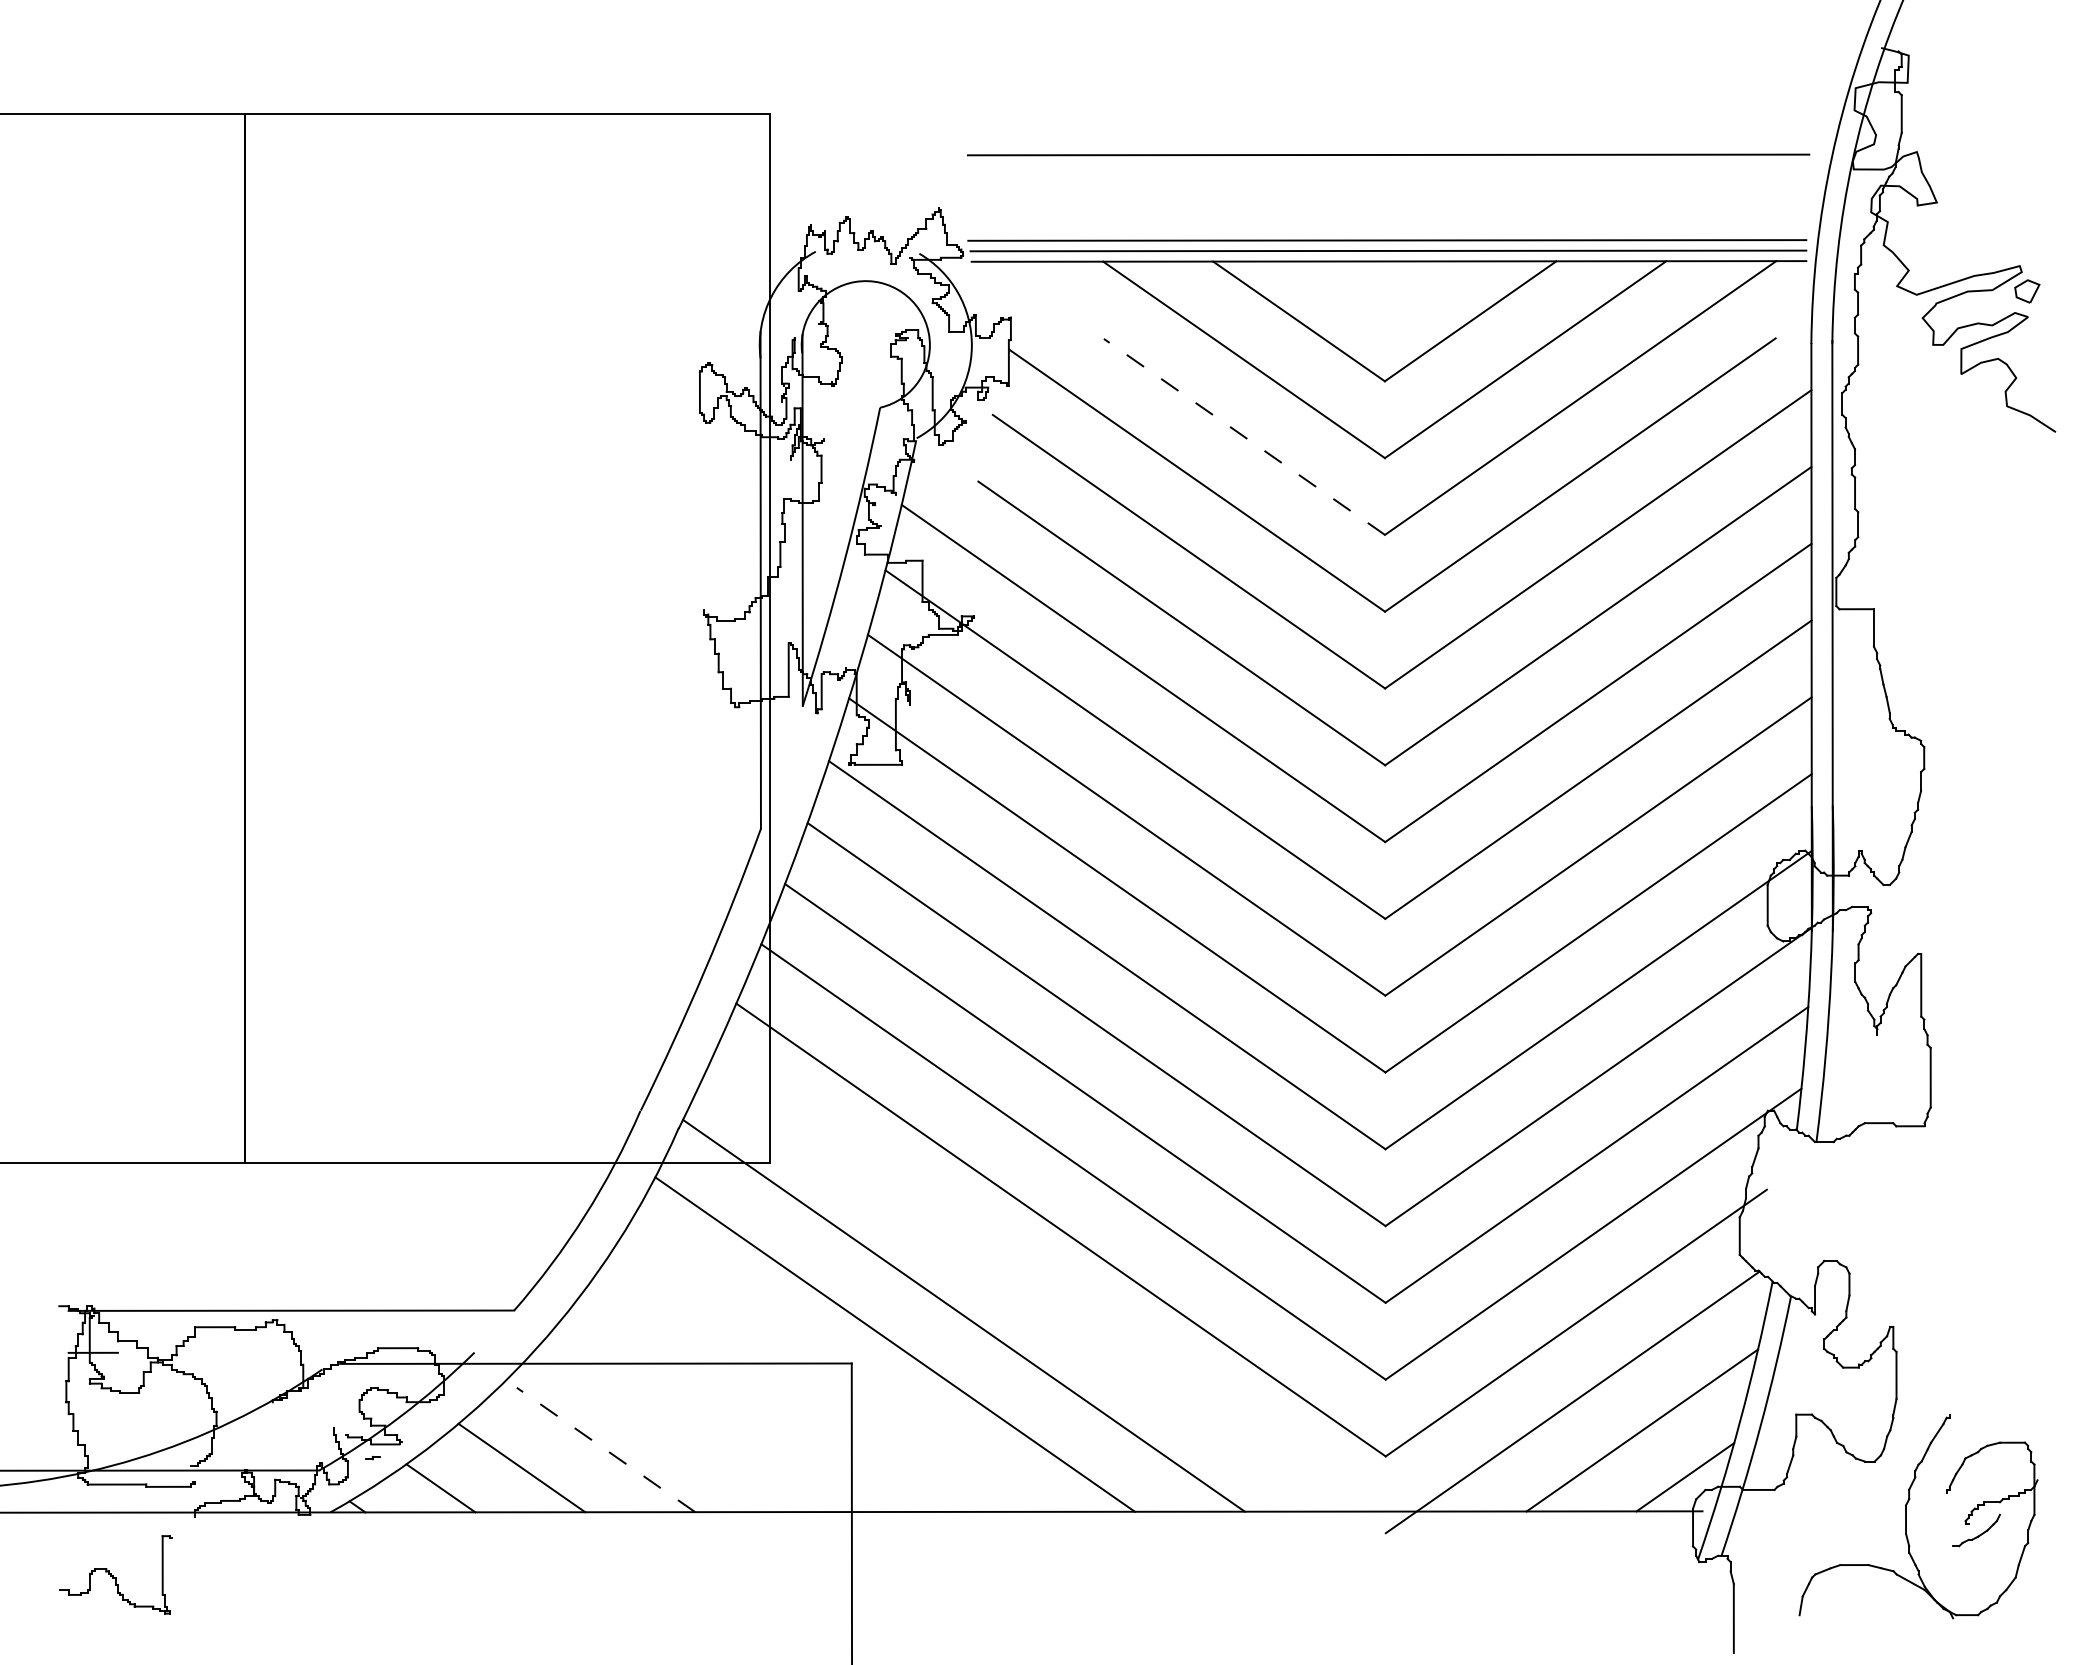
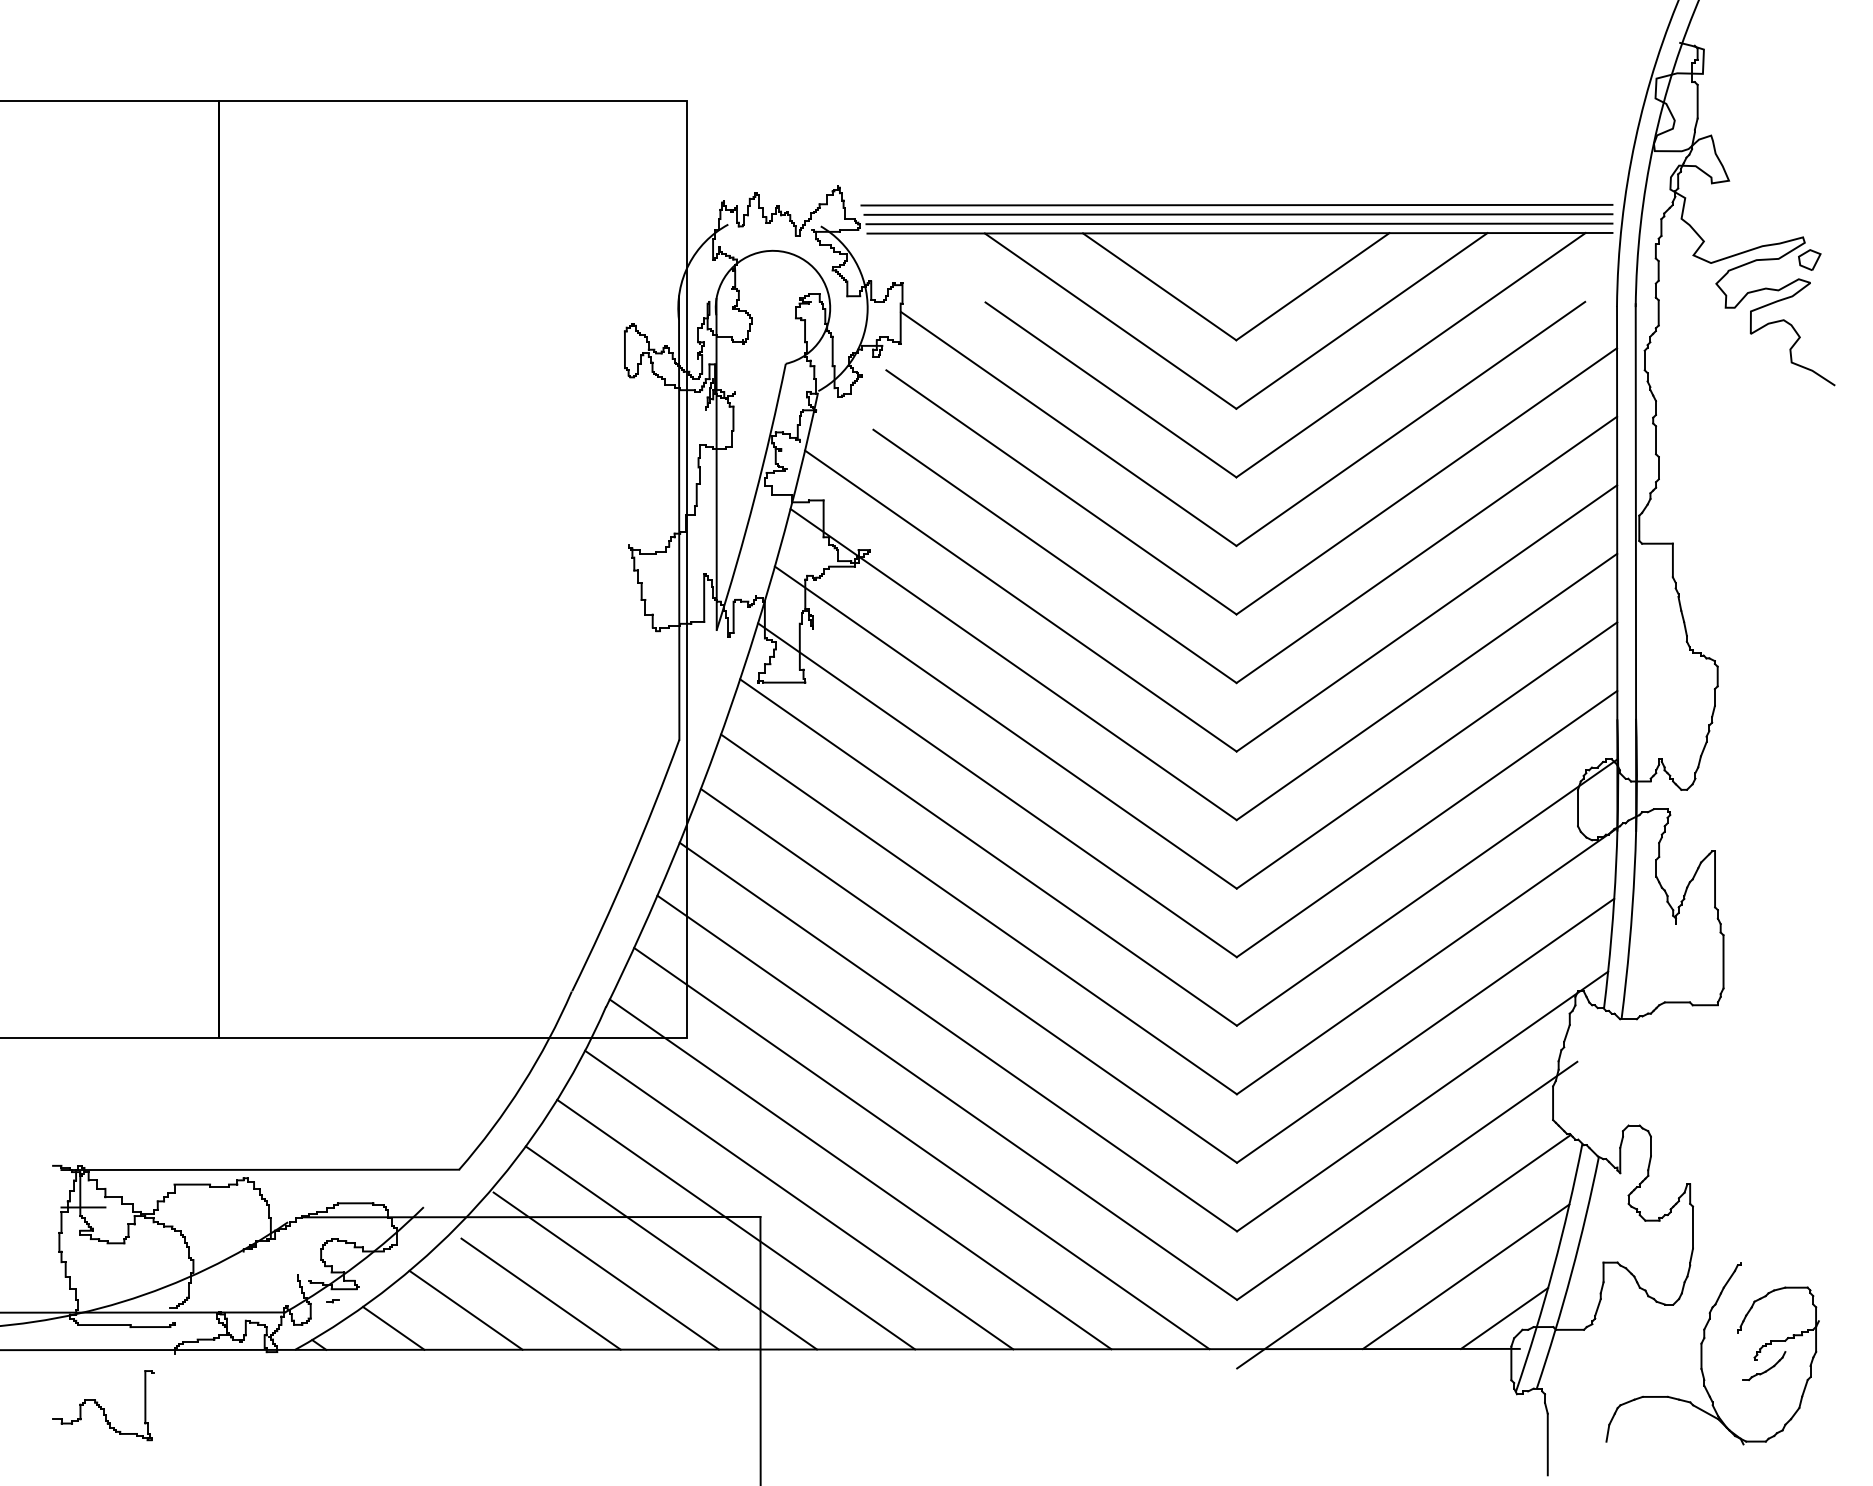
line: (1388, 154) -> (1236, 204), moved
line: (1244, 436) -> (1111, 389), dashed -> solid
line: (1032, 1286) -> (921, 1148), added
line: (824, 1371) -> (736, 1224), added
line: (751, 1397) -> (670, 1247), added
line: (678, 1424) -> (605, 1271), added
line: (606, 1449) -> (541, 1293), dashed -> solid

